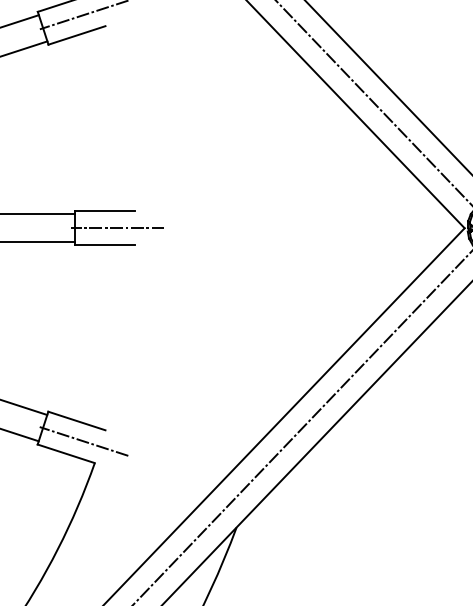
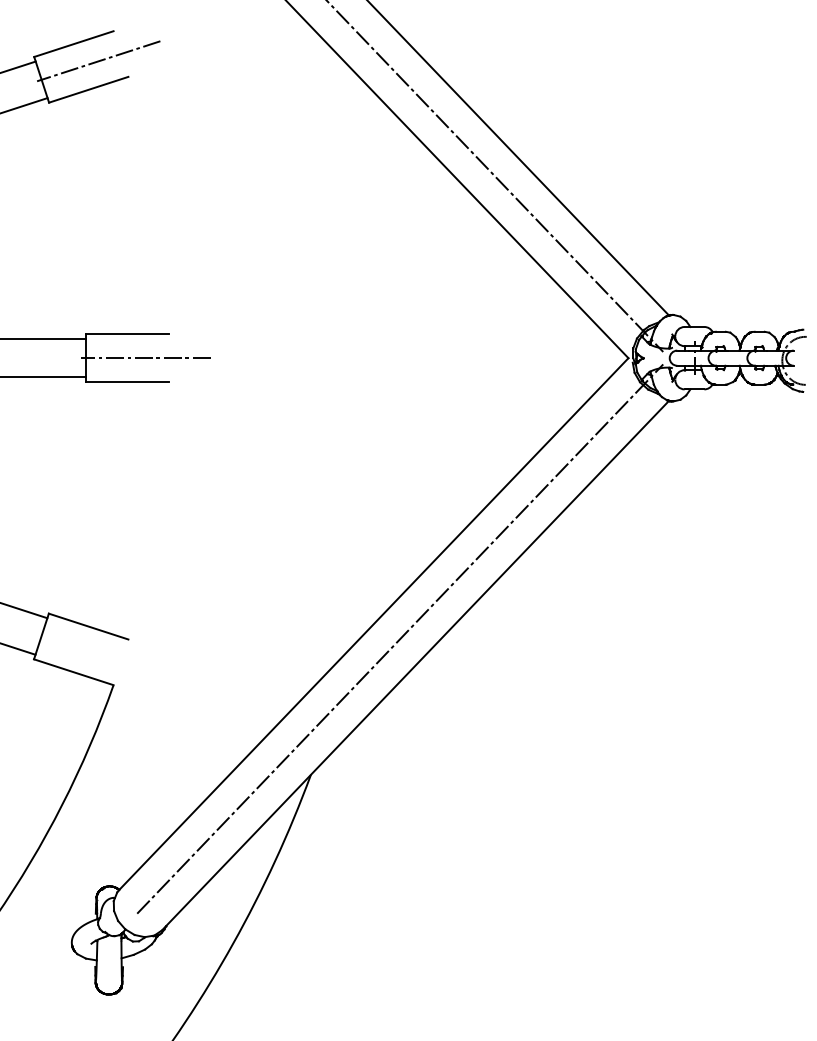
line: (83, 441) -> (98, 655), removed

